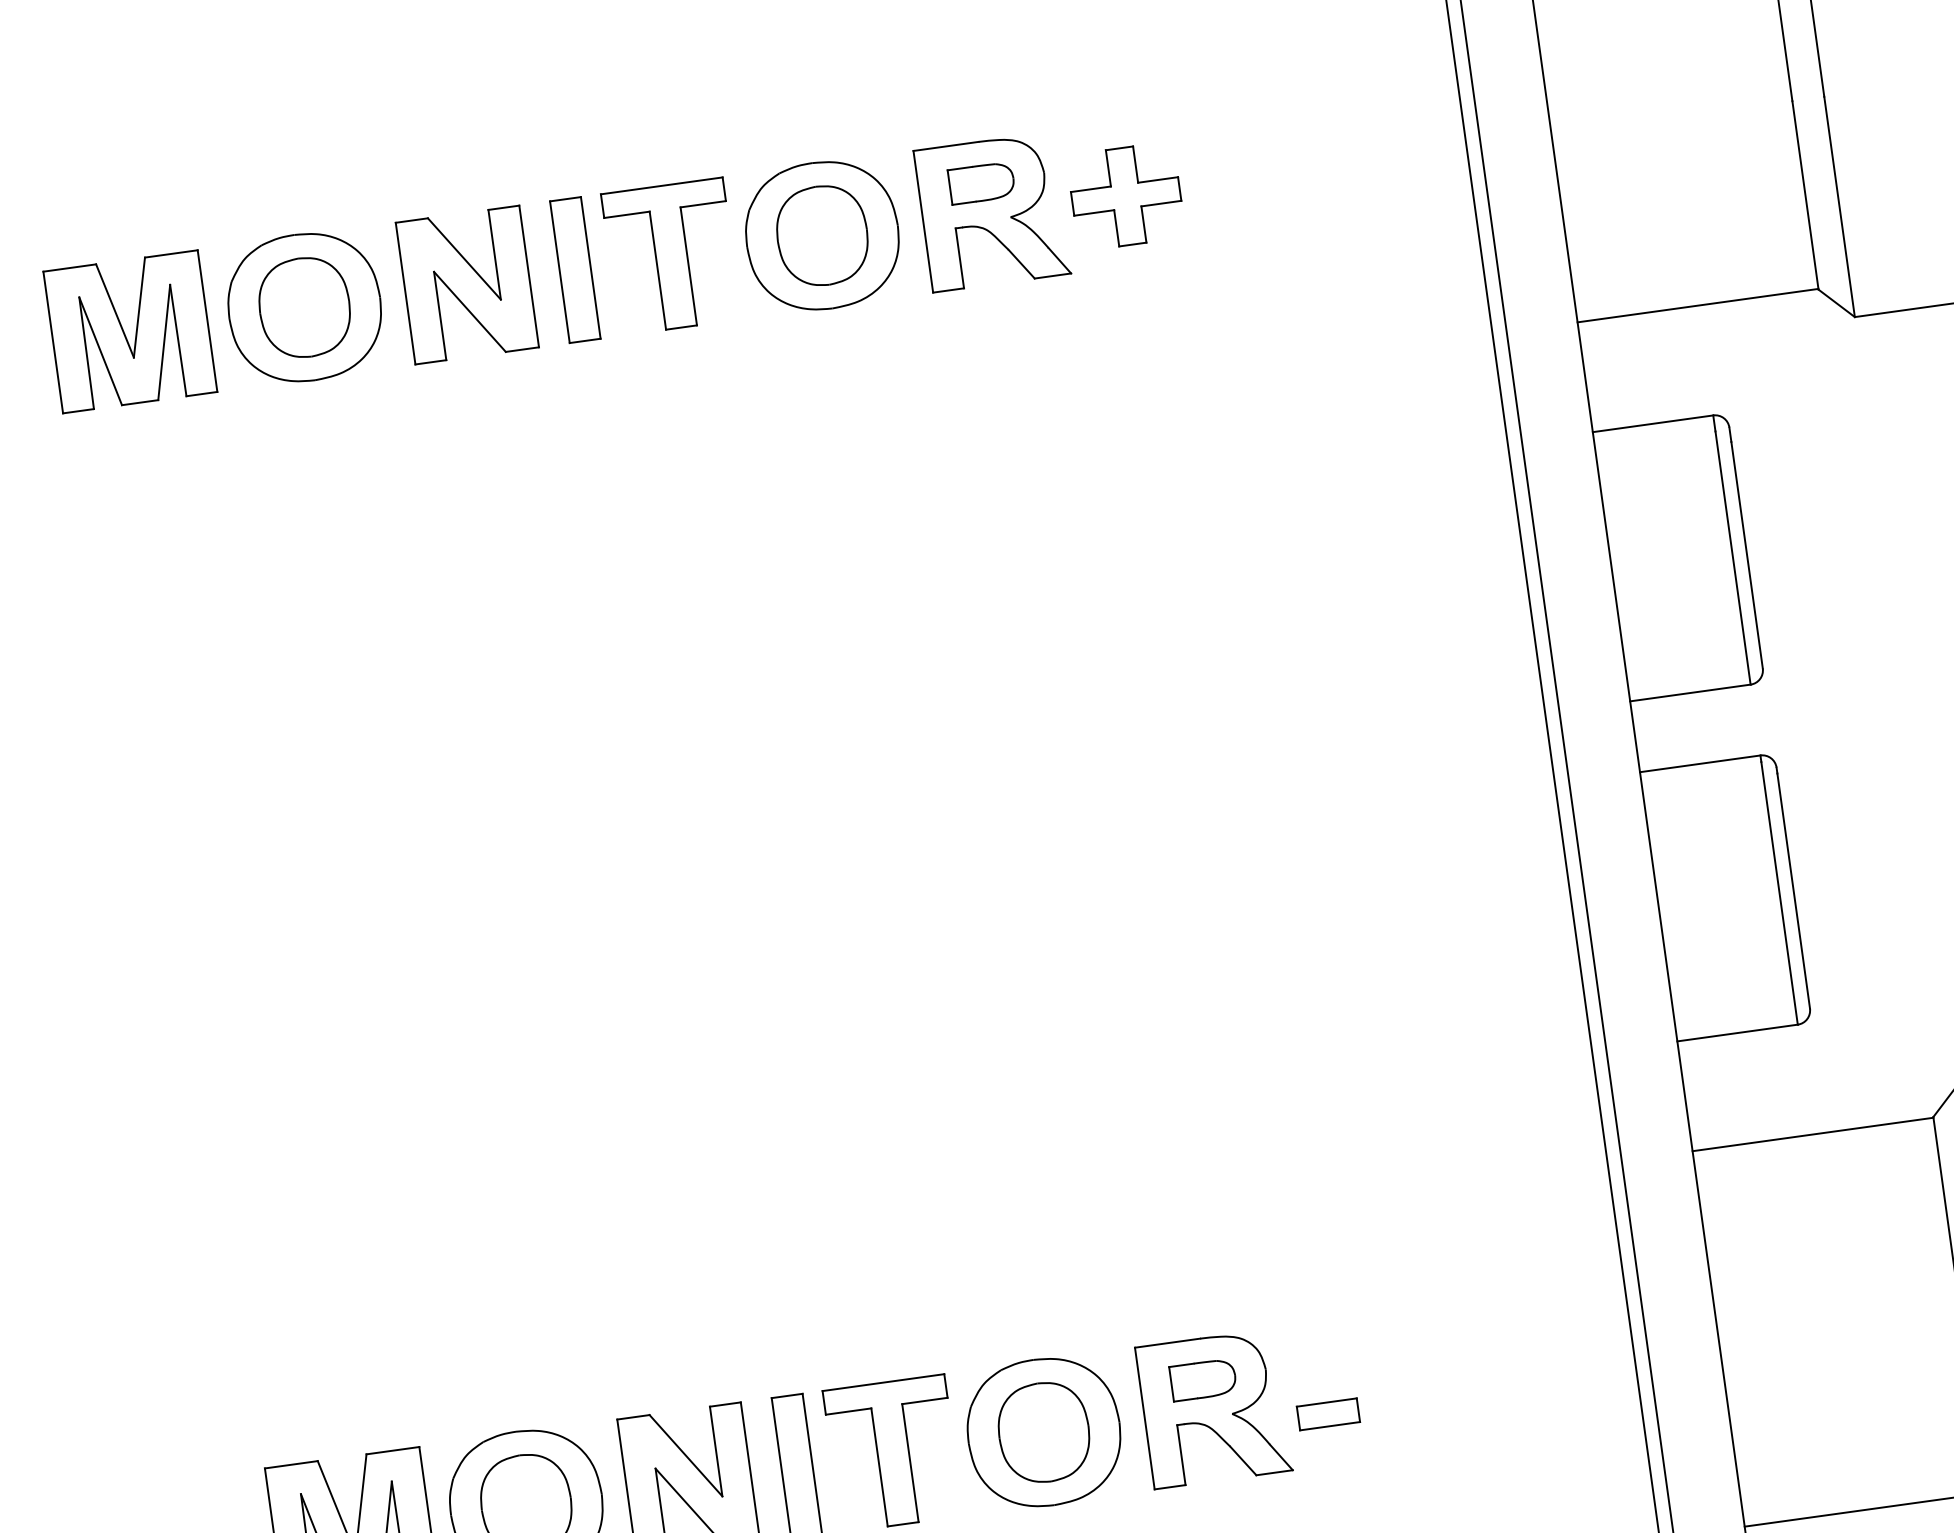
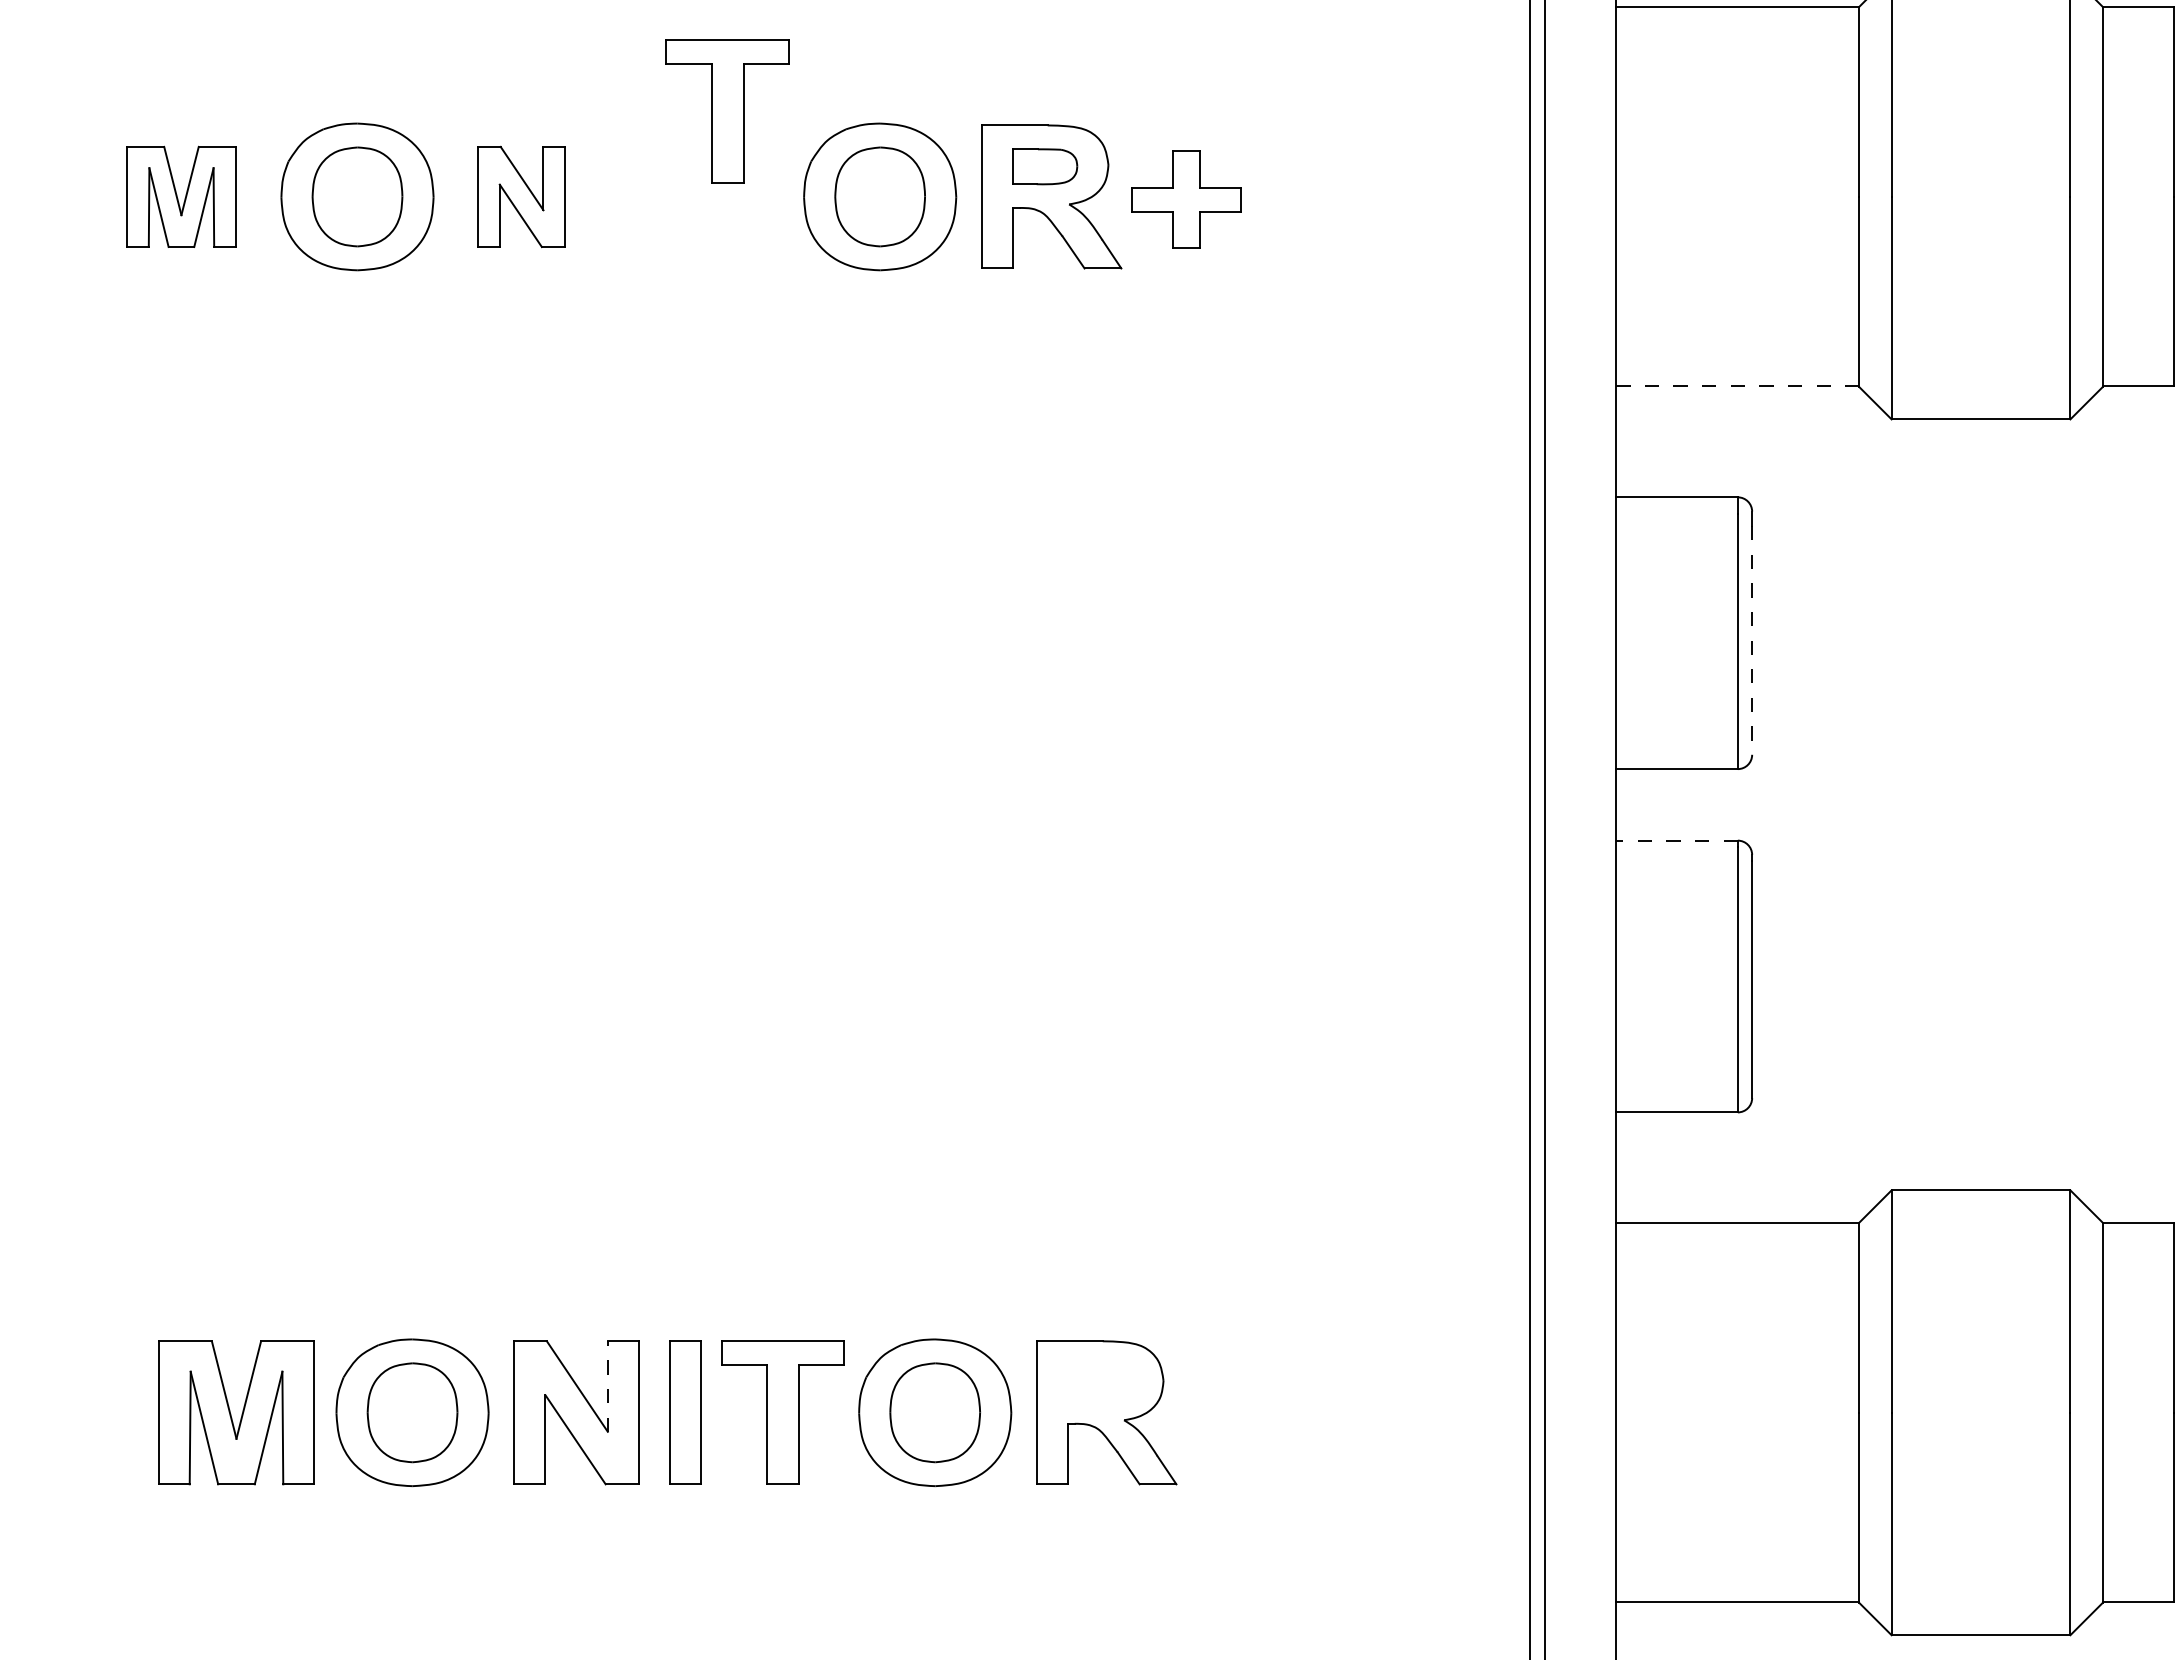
part: (671, 256) -> (727, 111), moved
part: (575, 269) -> (630, 196), removed
part: (467, 284) -> (521, 196), size x0.7
line: (1697, 305) -> (1737, 386), solid -> dashed
part: (130, 331) -> (181, 196), size x0.7
line: (1747, 555) -> (1752, 640), solid -> dashed
line: (1700, 763) -> (1677, 840), solid -> dashed
part: (1203, 1379) -> (1100, 1382), removed
part: (1328, 1413) -> (1219, 1433), removed
line: (715, 1451) -> (607, 1386), solid -> dashed

